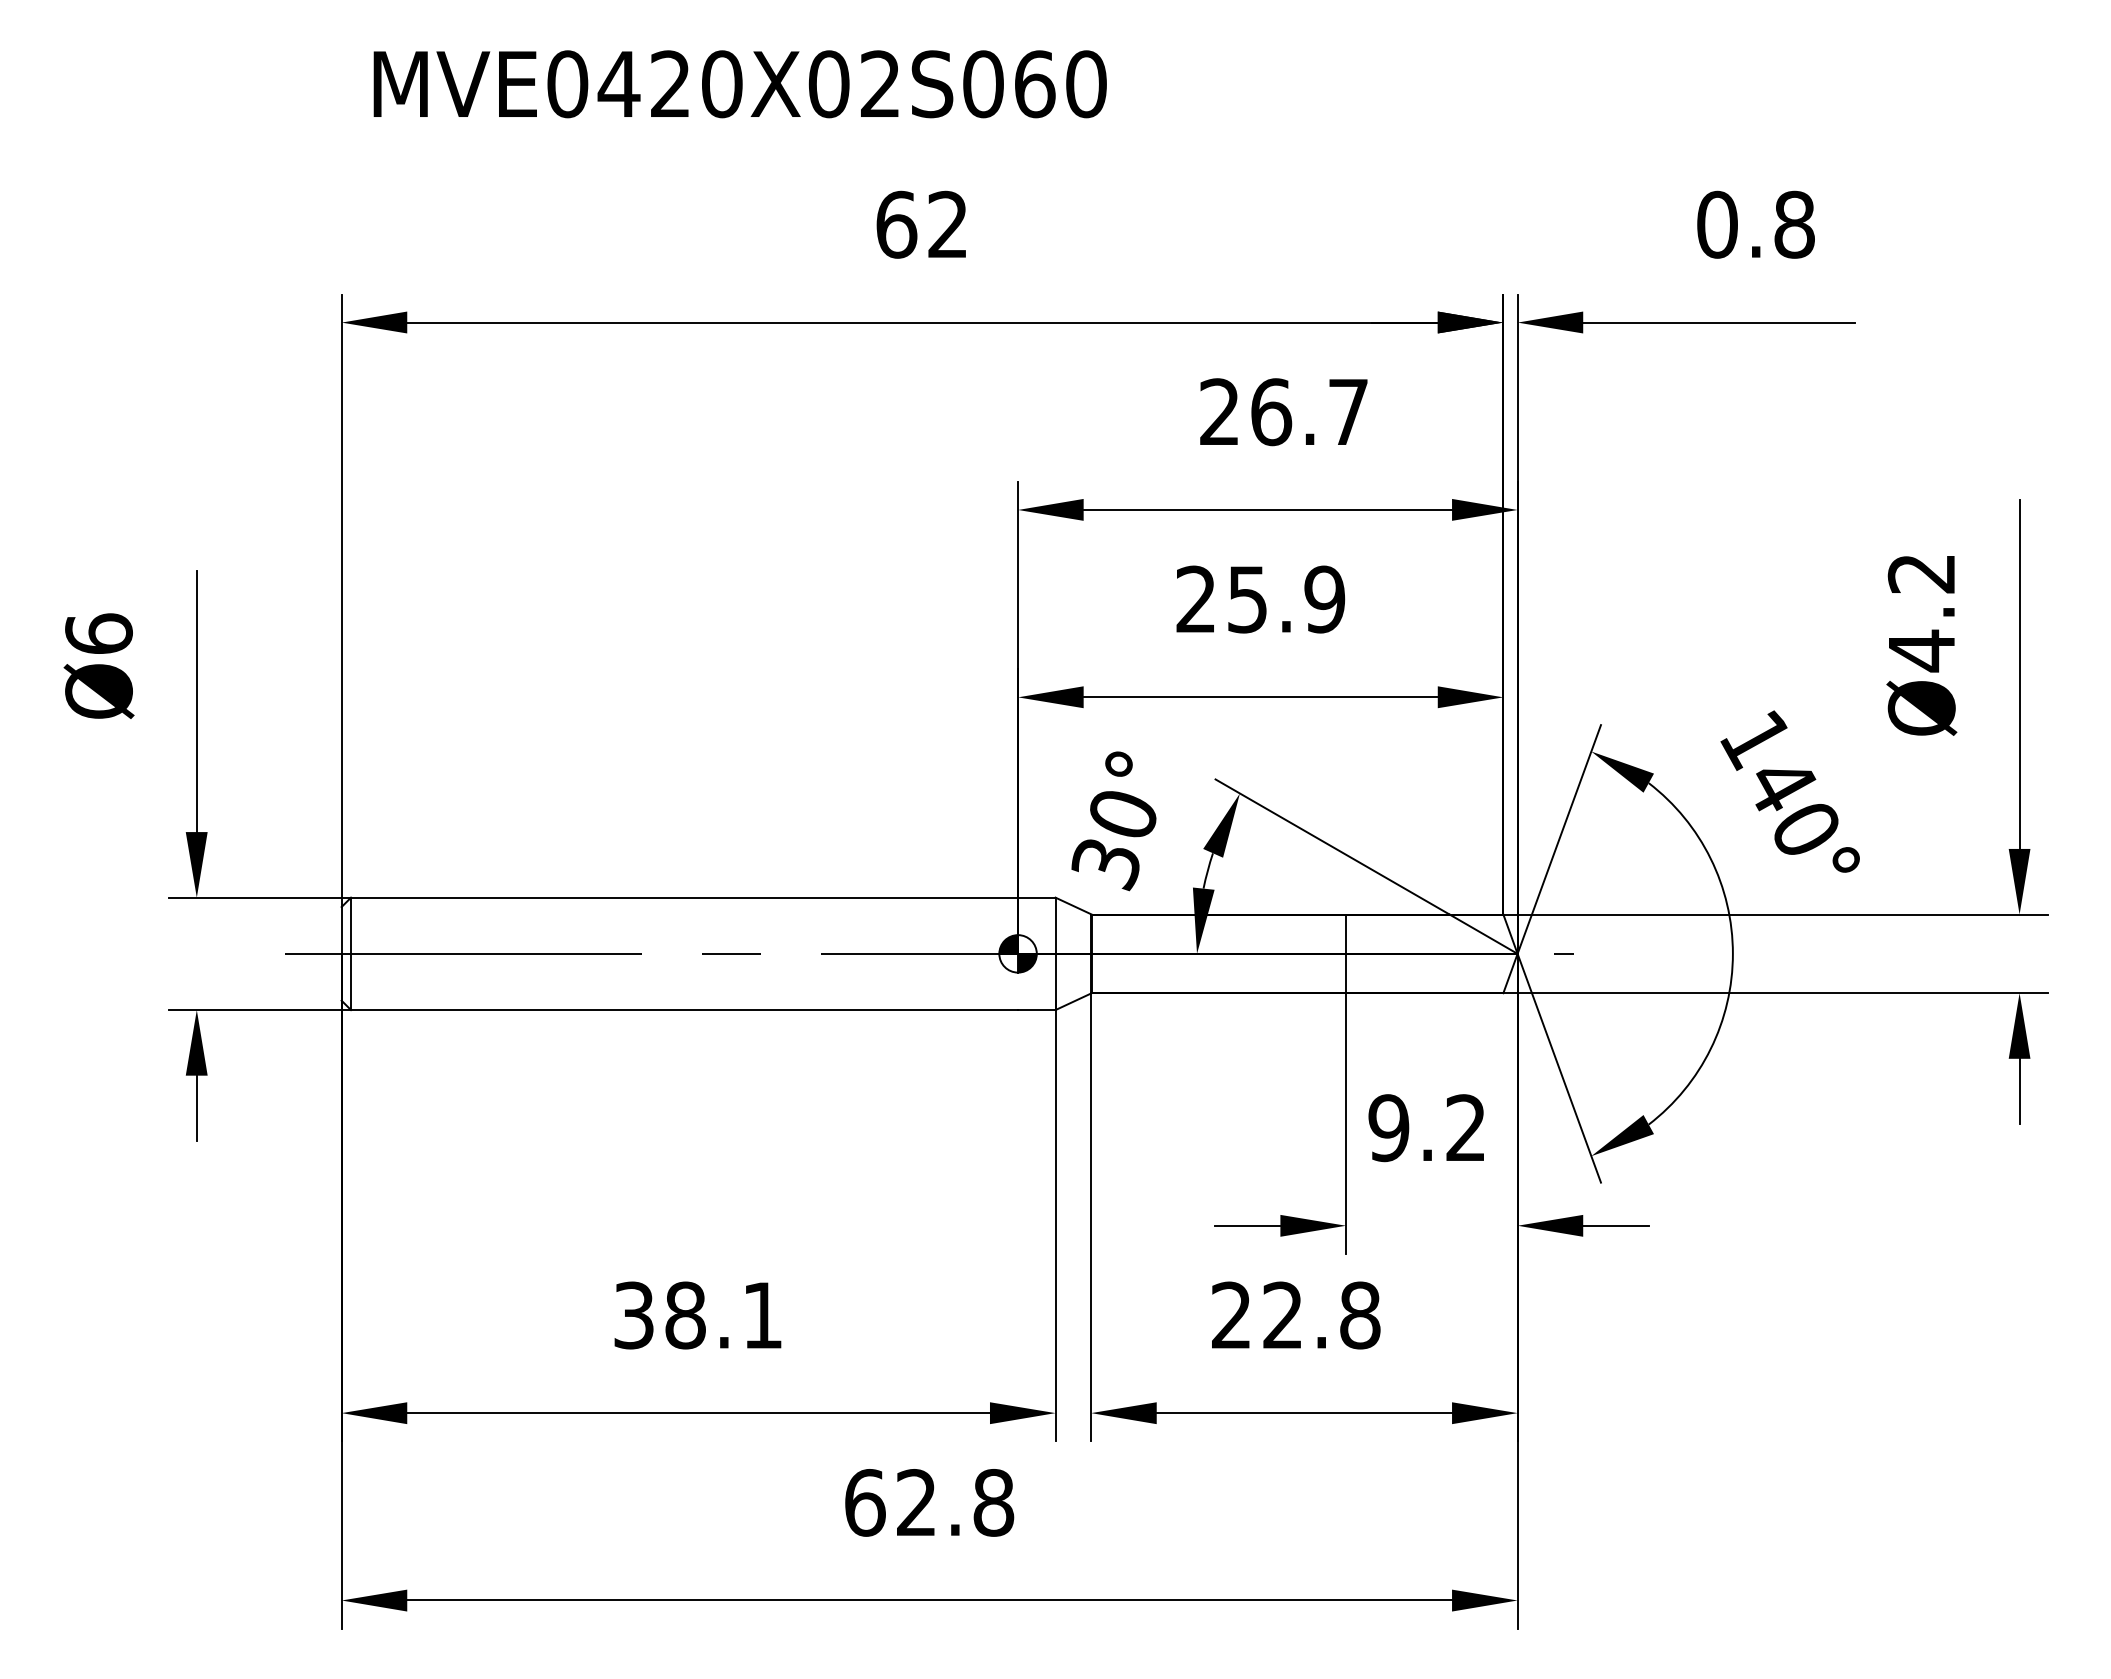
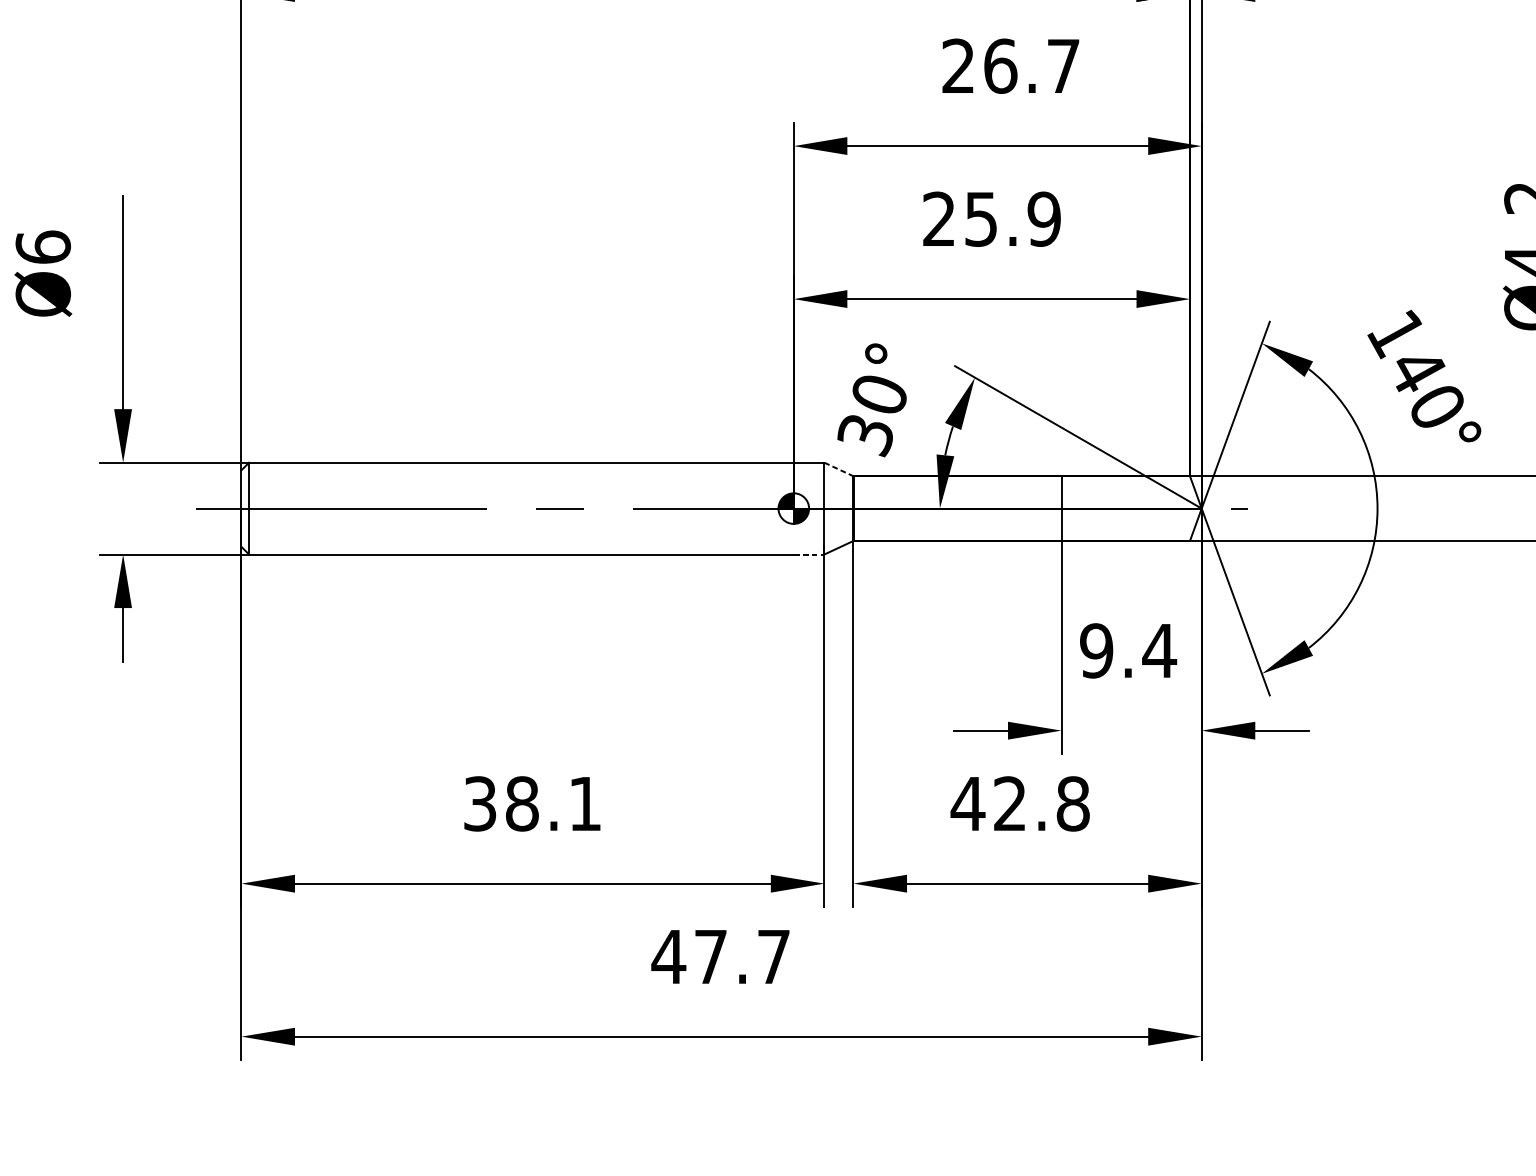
line: (1073, 906) -> (839, 469), solid -> dashed
line: (1036, 1010) -> (808, 554), solid -> dashed
text: (1465, 1127) -> (1159, 650), 9.2 -> 9.4
text: (1231, 1314) -> (968, 803), 22.8 -> 42.8
text: (928, 1502) -> (720, 956), 62.8 -> 47.7

